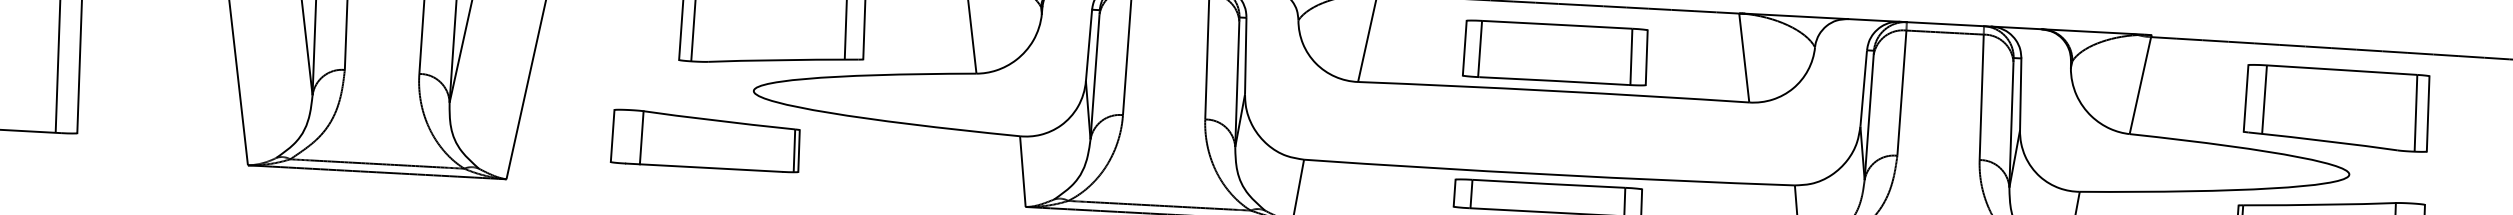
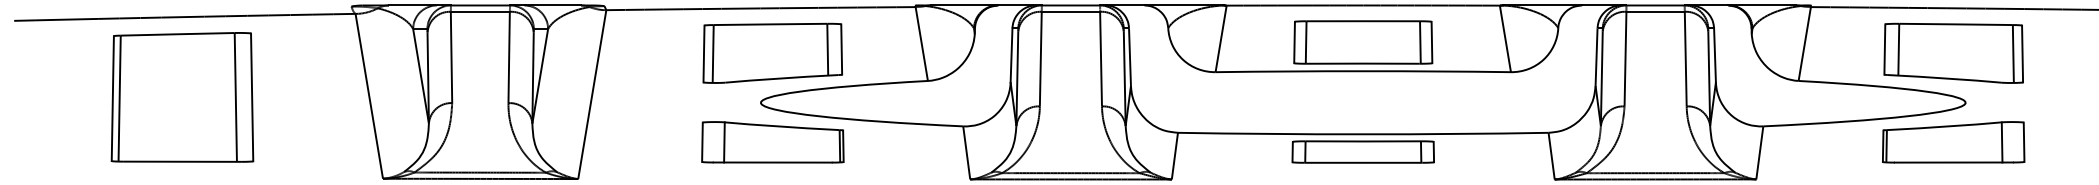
part: (705, 141) -> (772, 142), moved

